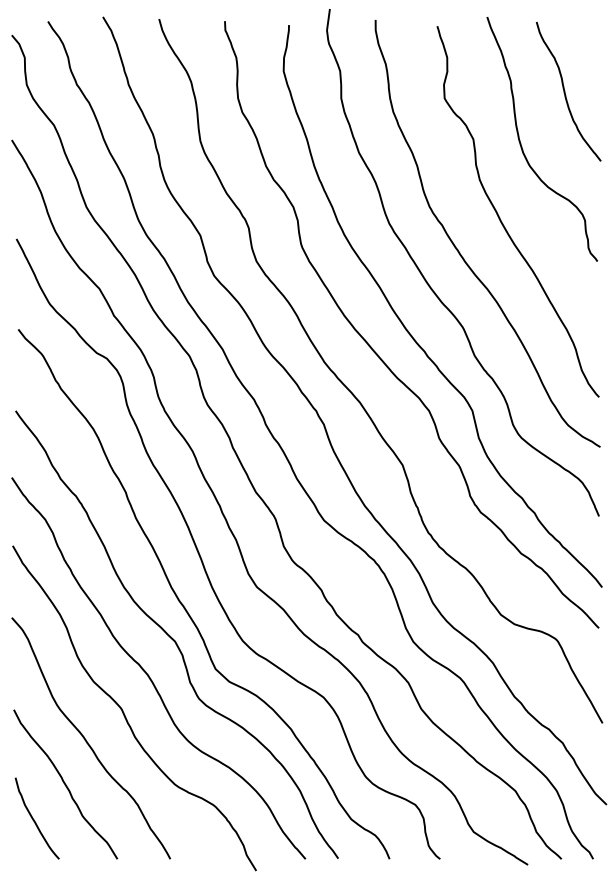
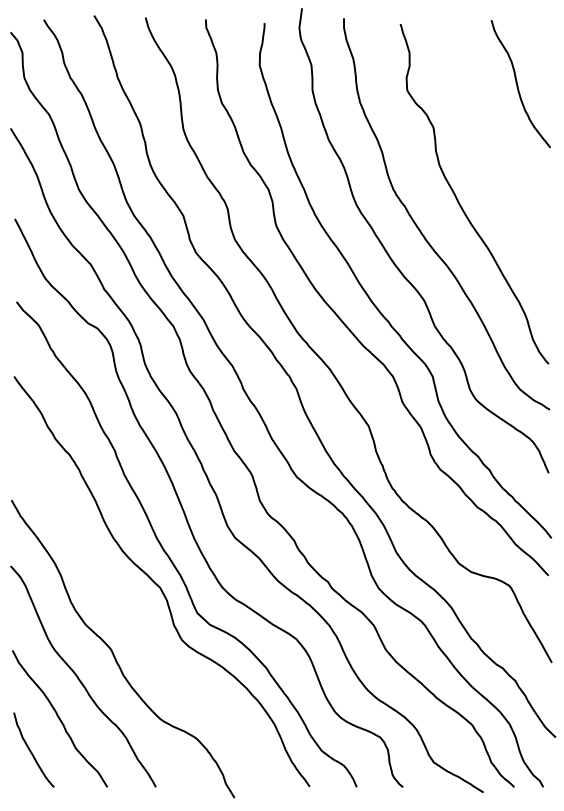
curve: (522, 145) -> (478, 133), removed
curve: (149, 674) -> (136, 618), removed

